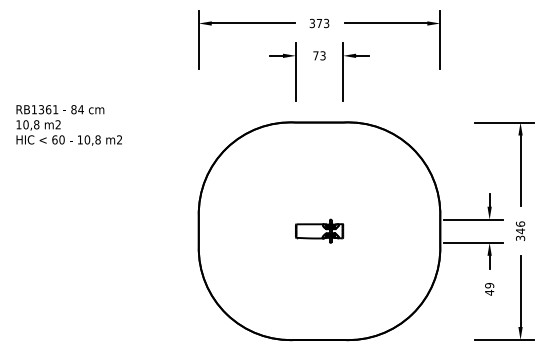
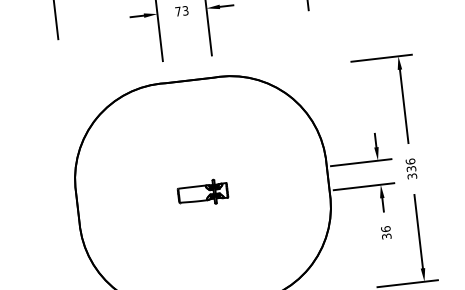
text: (520, 231) -> (411, 169), 346 -> 336
text: (489, 288) -> (386, 232), 49 -> 36

